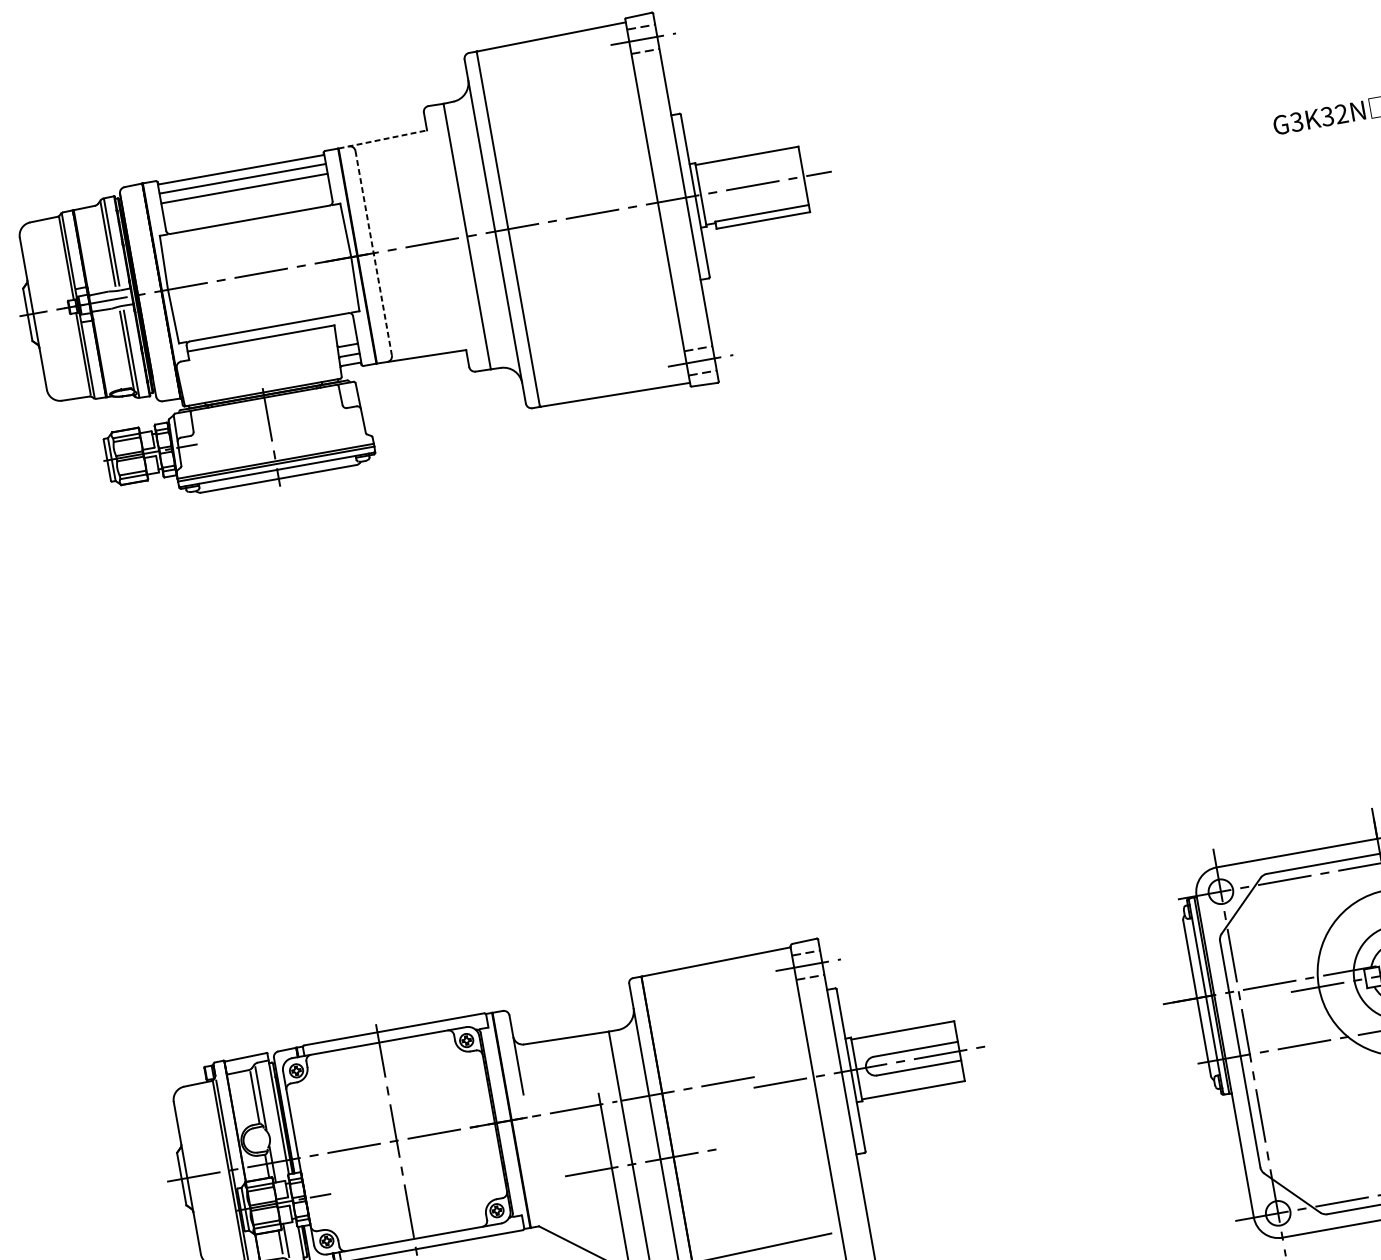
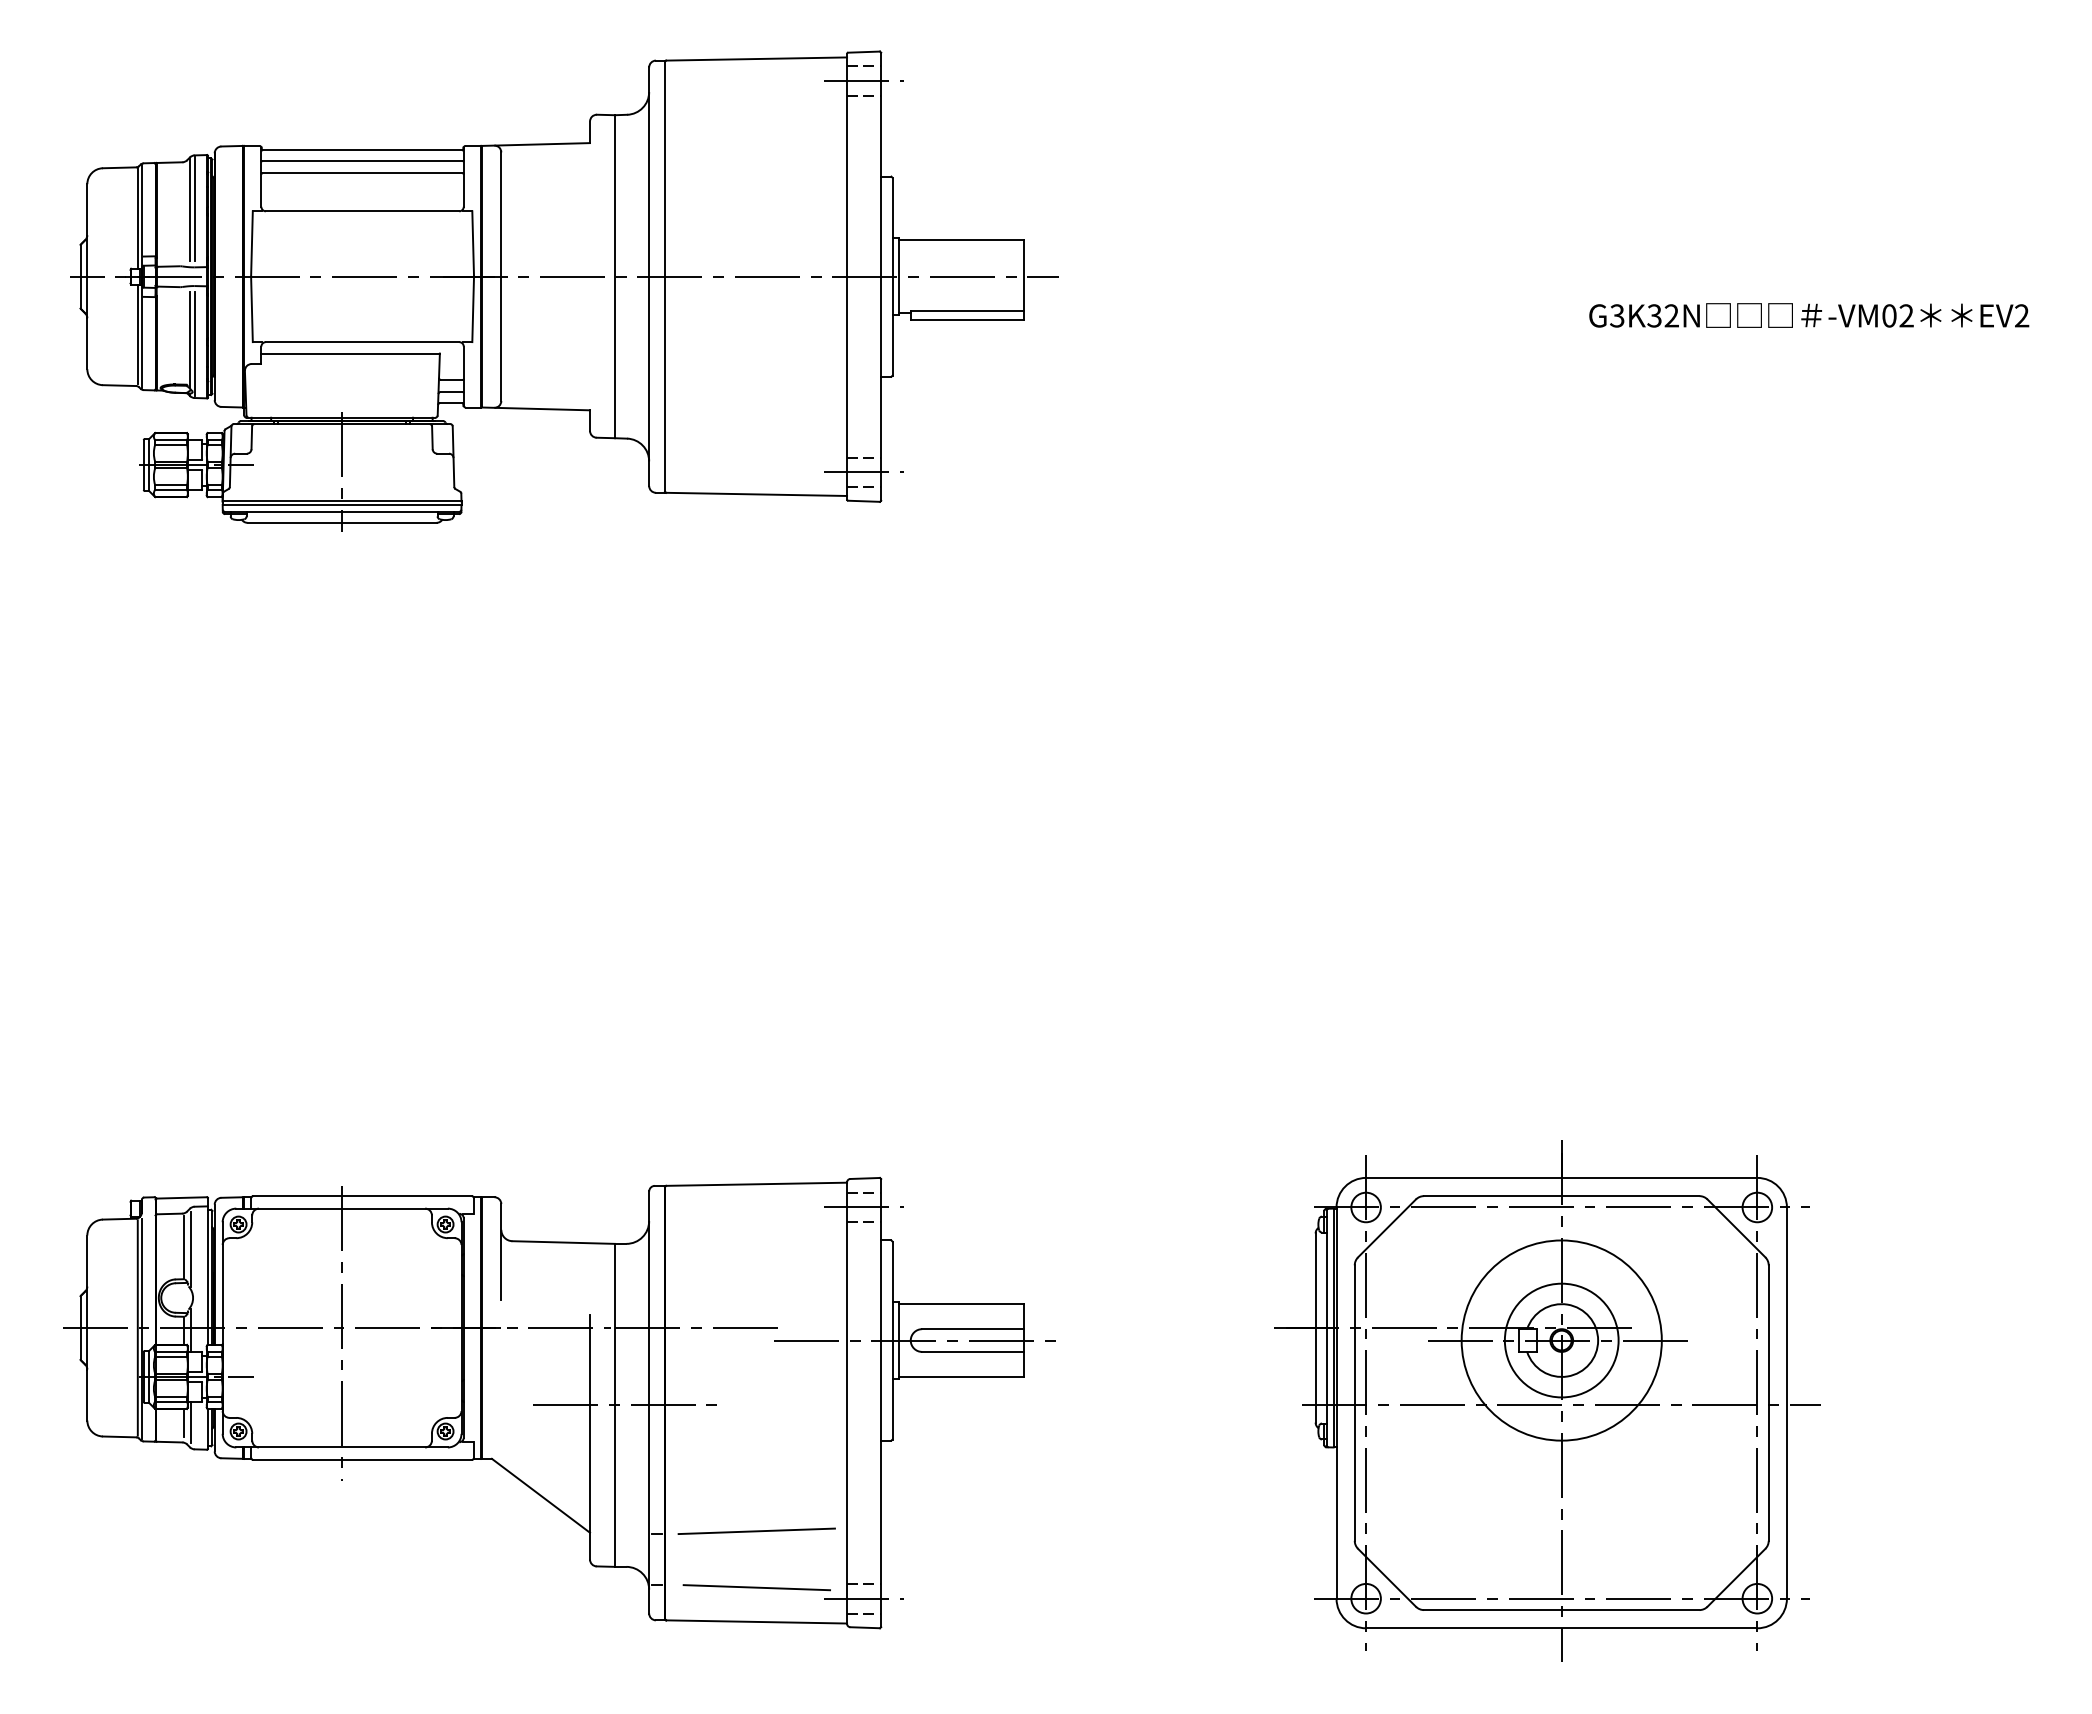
line: (383, 139) -> (536, 144), dashed -> solid
line: (373, 253) -> (501, 277), dashed -> solid

